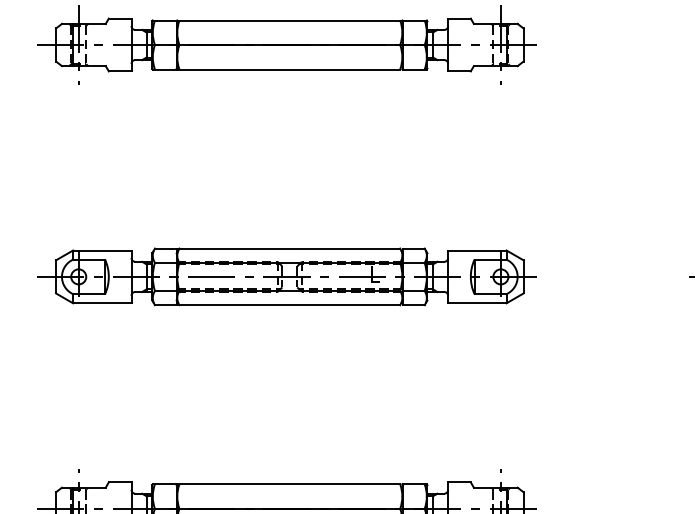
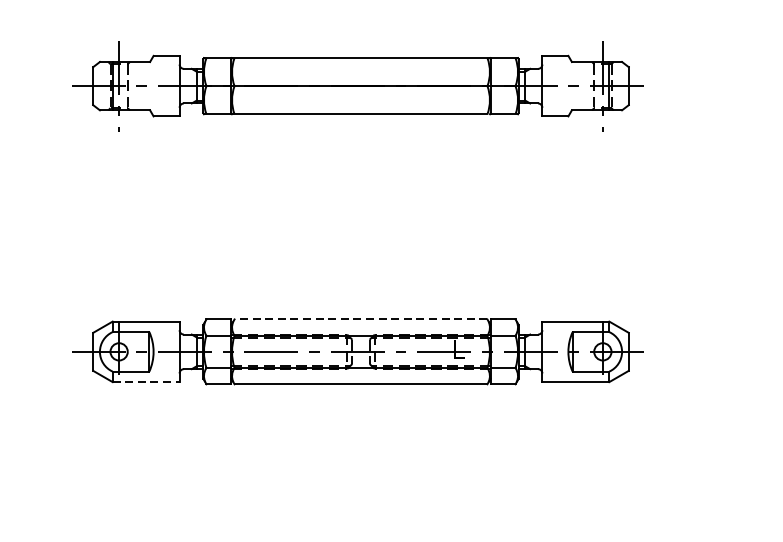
line: (289, 248) -> (360, 319), solid -> dashed
line: (102, 303) -> (146, 382), solid -> dashed

